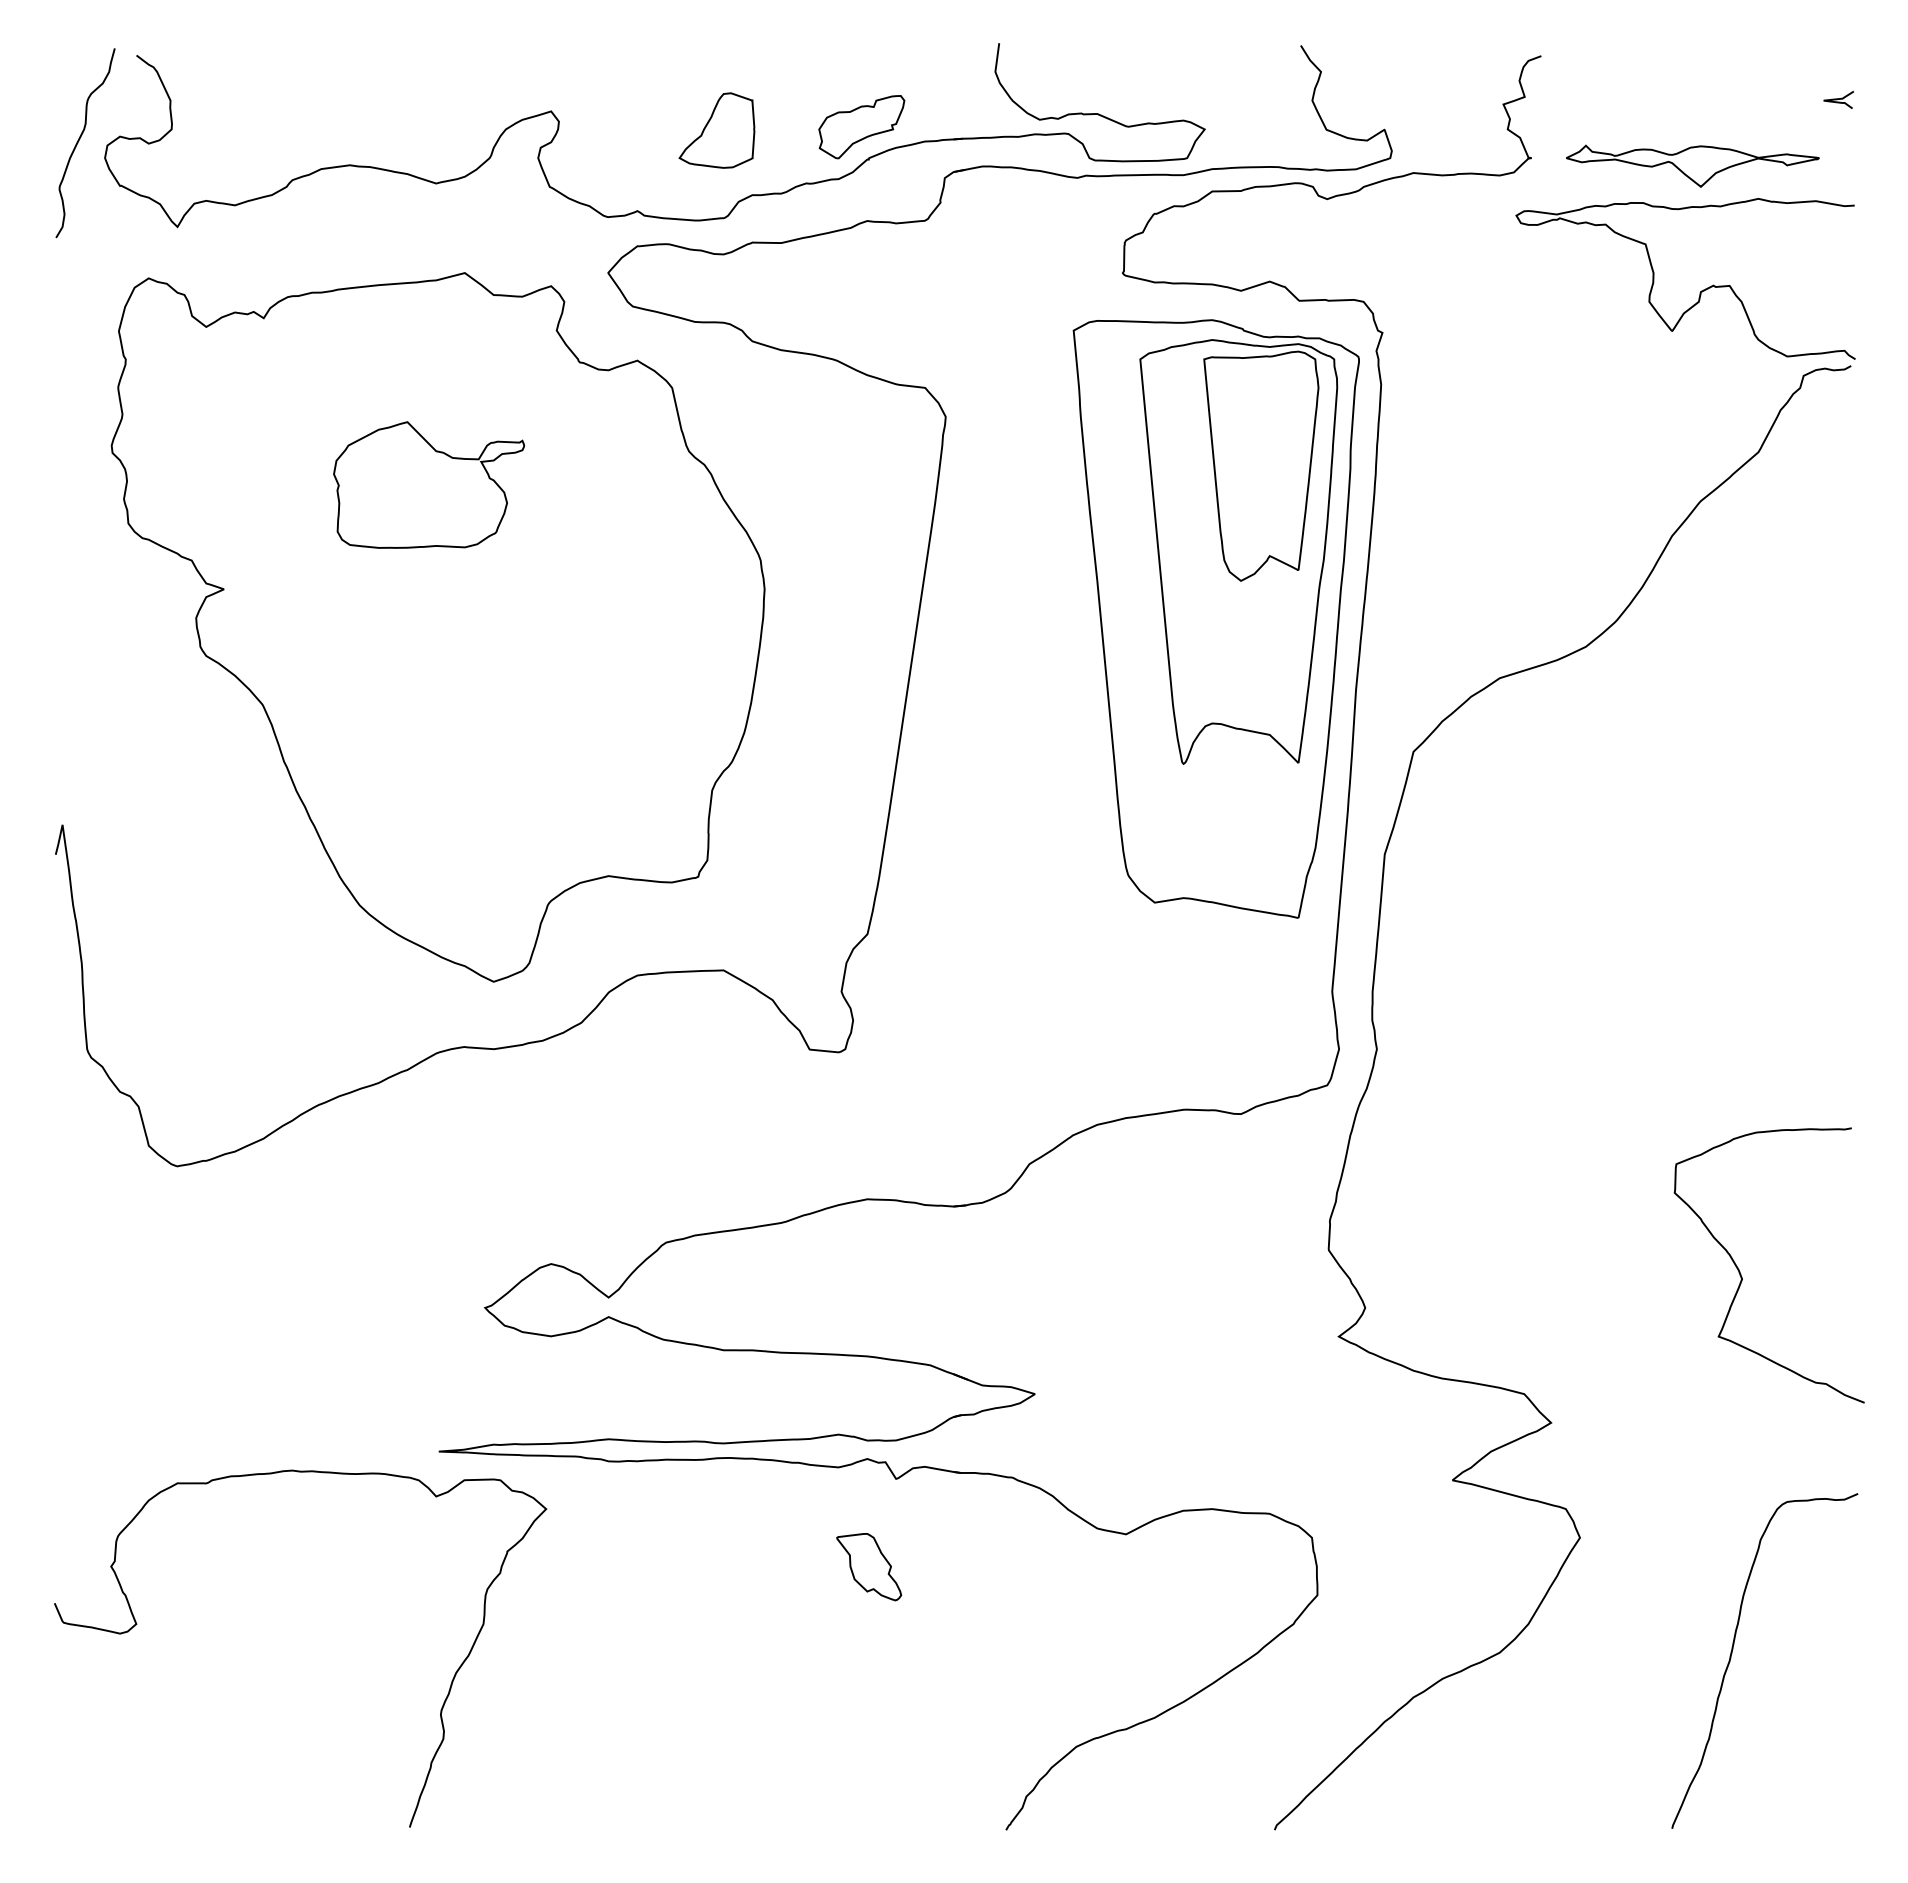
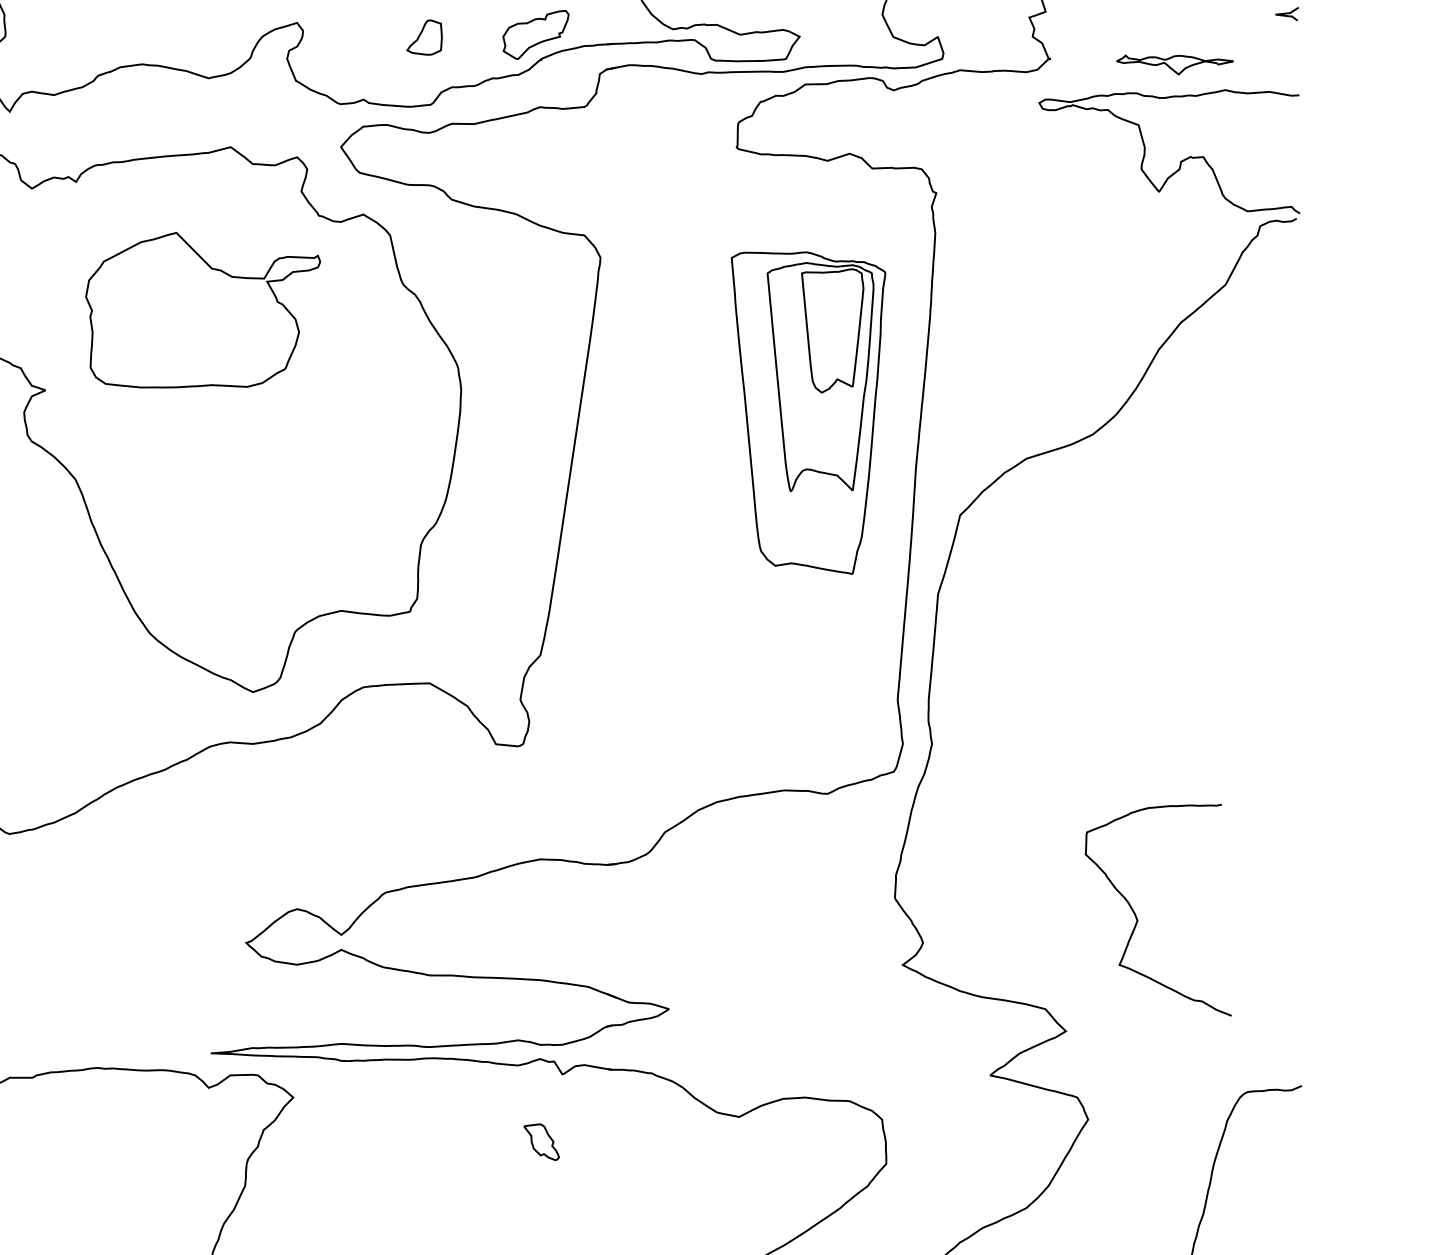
part: (716, 130) -> (424, 37), size x0.6
part: (1692, 165) -> (1174, 64), size x0.6
part: (429, 484) -> (203, 309), size x1.6
part: (1215, 618) -> (807, 412), size x0.7
curve: (1742, 1276) -> (1137, 918), moved
part: (869, 1567) -> (541, 1142), size x0.7

